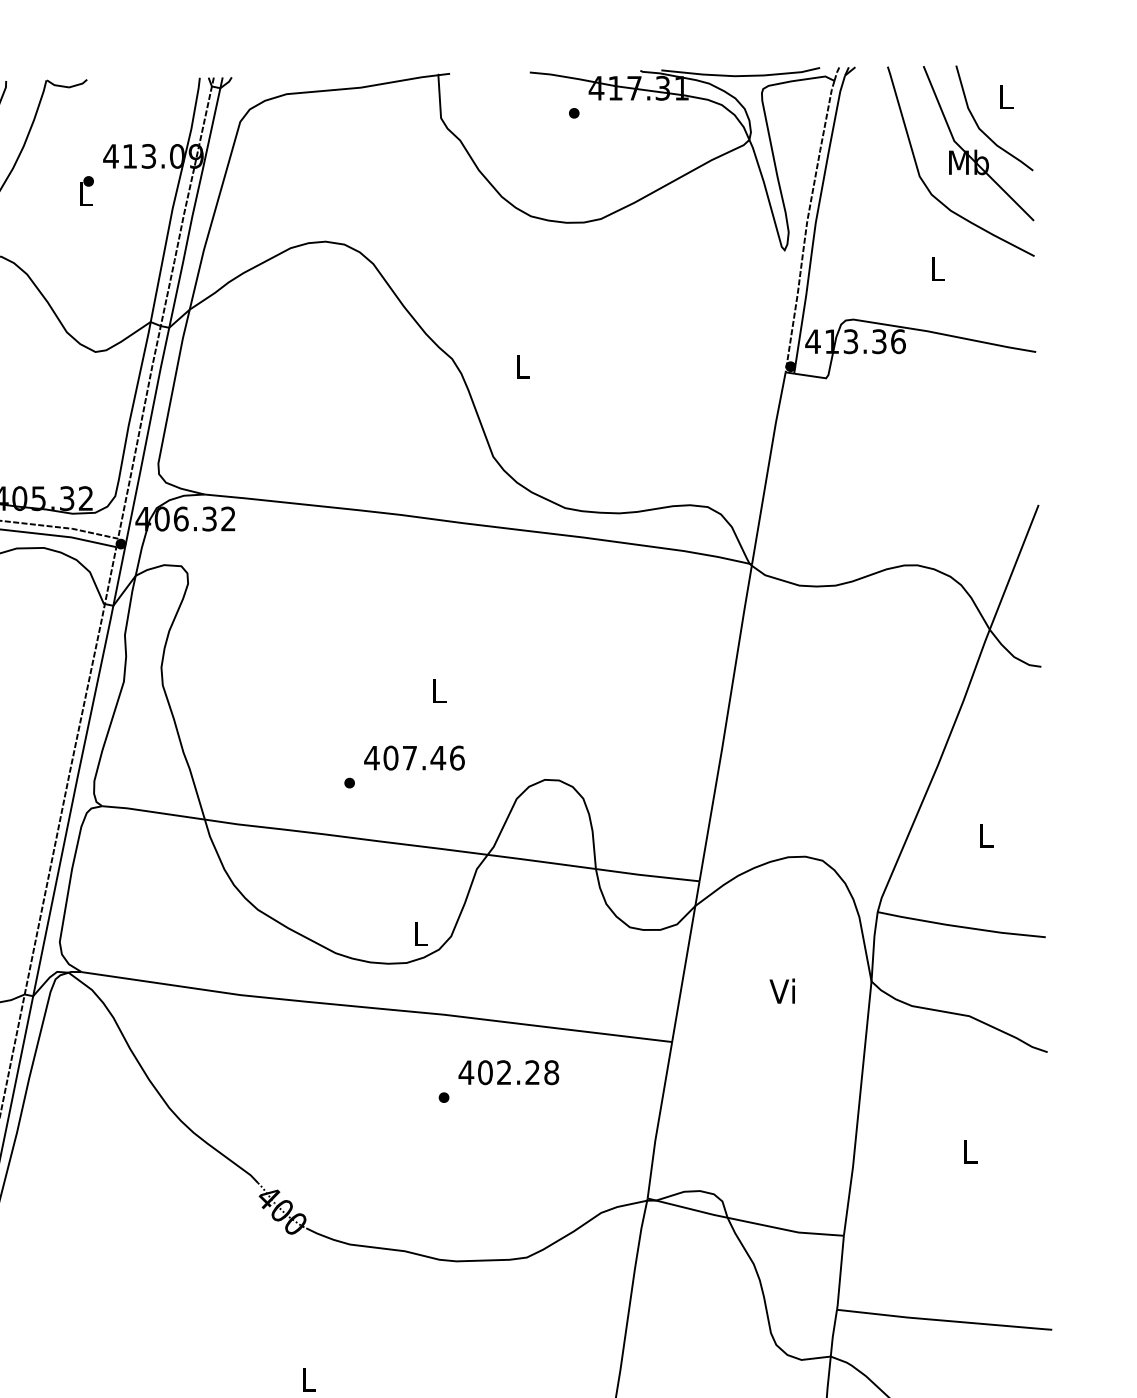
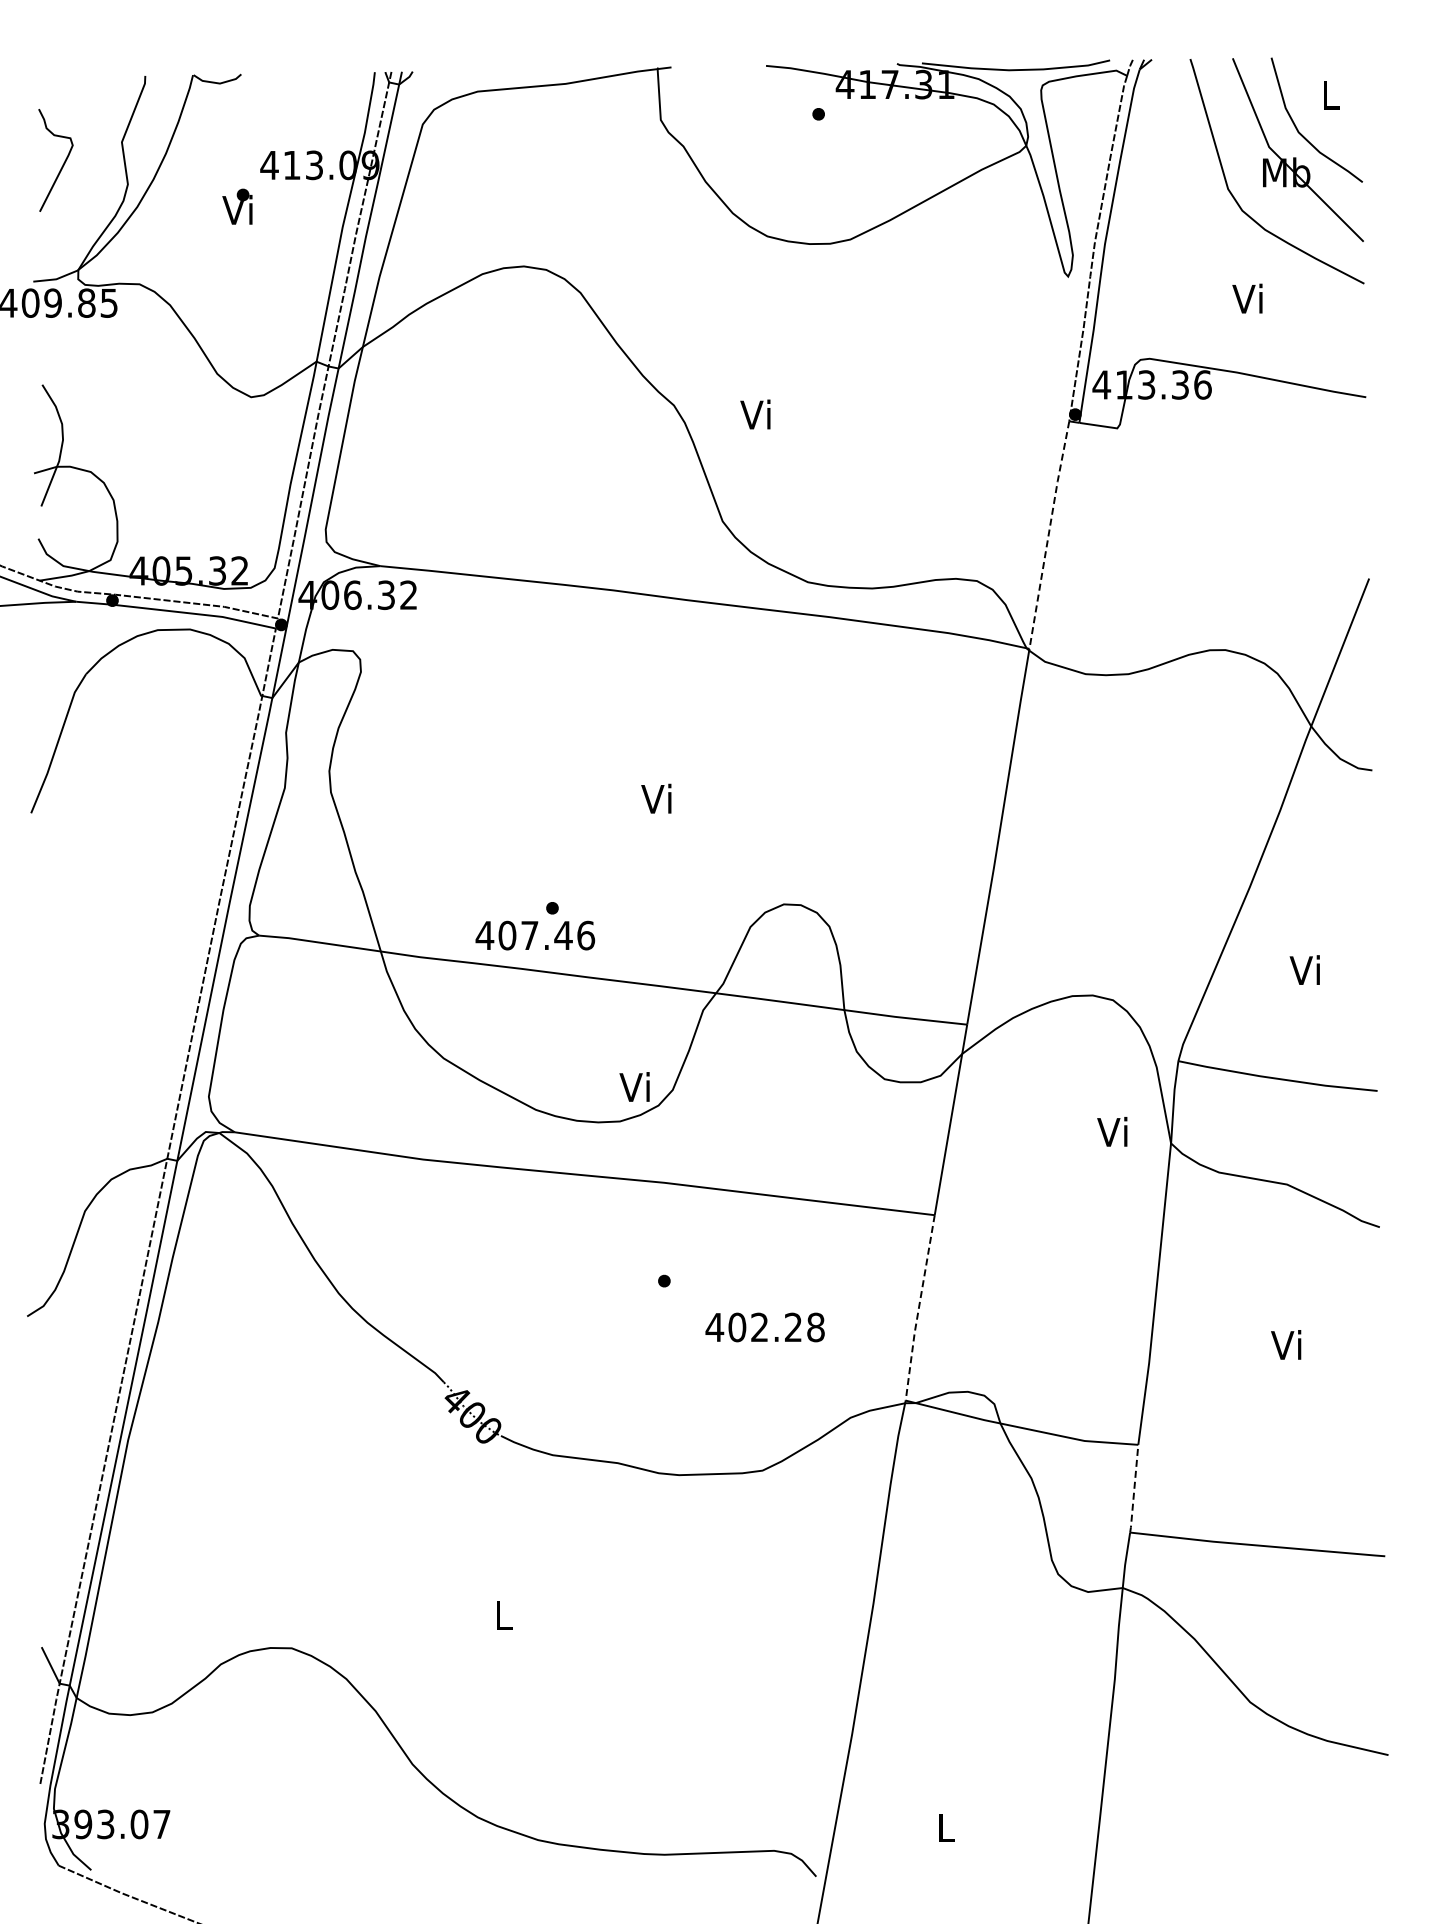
text: (83, 193) -> (237, 209), L -> Vi
text: (935, 268) -> (1247, 298), L -> Vi
text: (520, 366) -> (755, 414), L -> Vi
line: (768, 467) -> (1048, 534), solid -> dashed
text: (437, 690) -> (656, 798), L -> Vi
text: (414, 758) -> (535, 935), moved
text: (984, 834) -> (1304, 969), L -> Vi
text: (418, 933) -> (634, 1086), L -> Vi
text: (782, 990) -> (1112, 1131), moved
text: (508, 1072) -> (764, 1327), moved
line: (658, 1120) -> (918, 1308), solid -> dashed
text: (968, 1151) -> (1286, 1344), L -> Vi
line: (840, 1273) -> (1134, 1489), solid -> dashed

